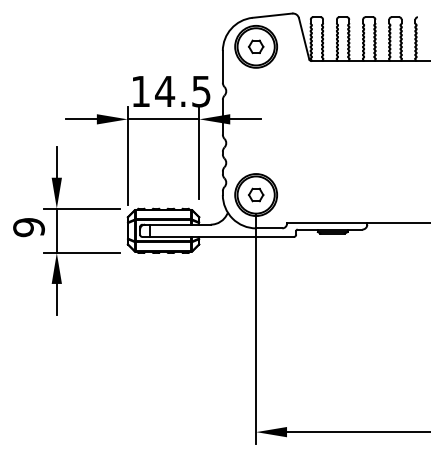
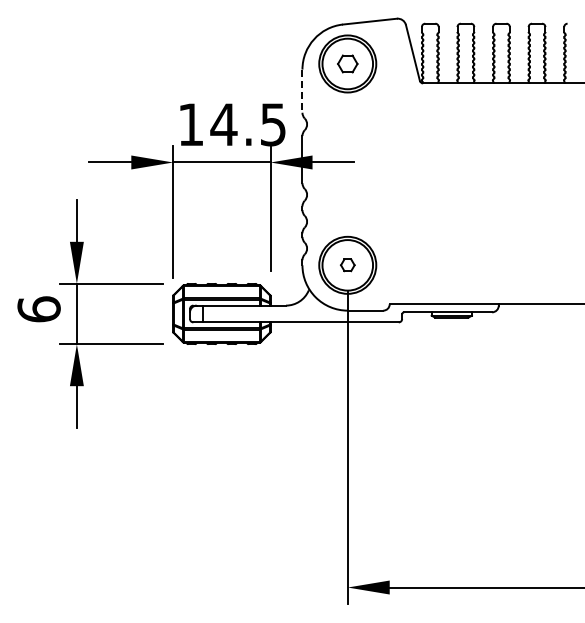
line: (222, 67) -> (302, 91), solid -> dashed
part: (255, 194) -> (347, 264), size x0.7
text: (28, 227) -> (38, 309), 9 -> 6

